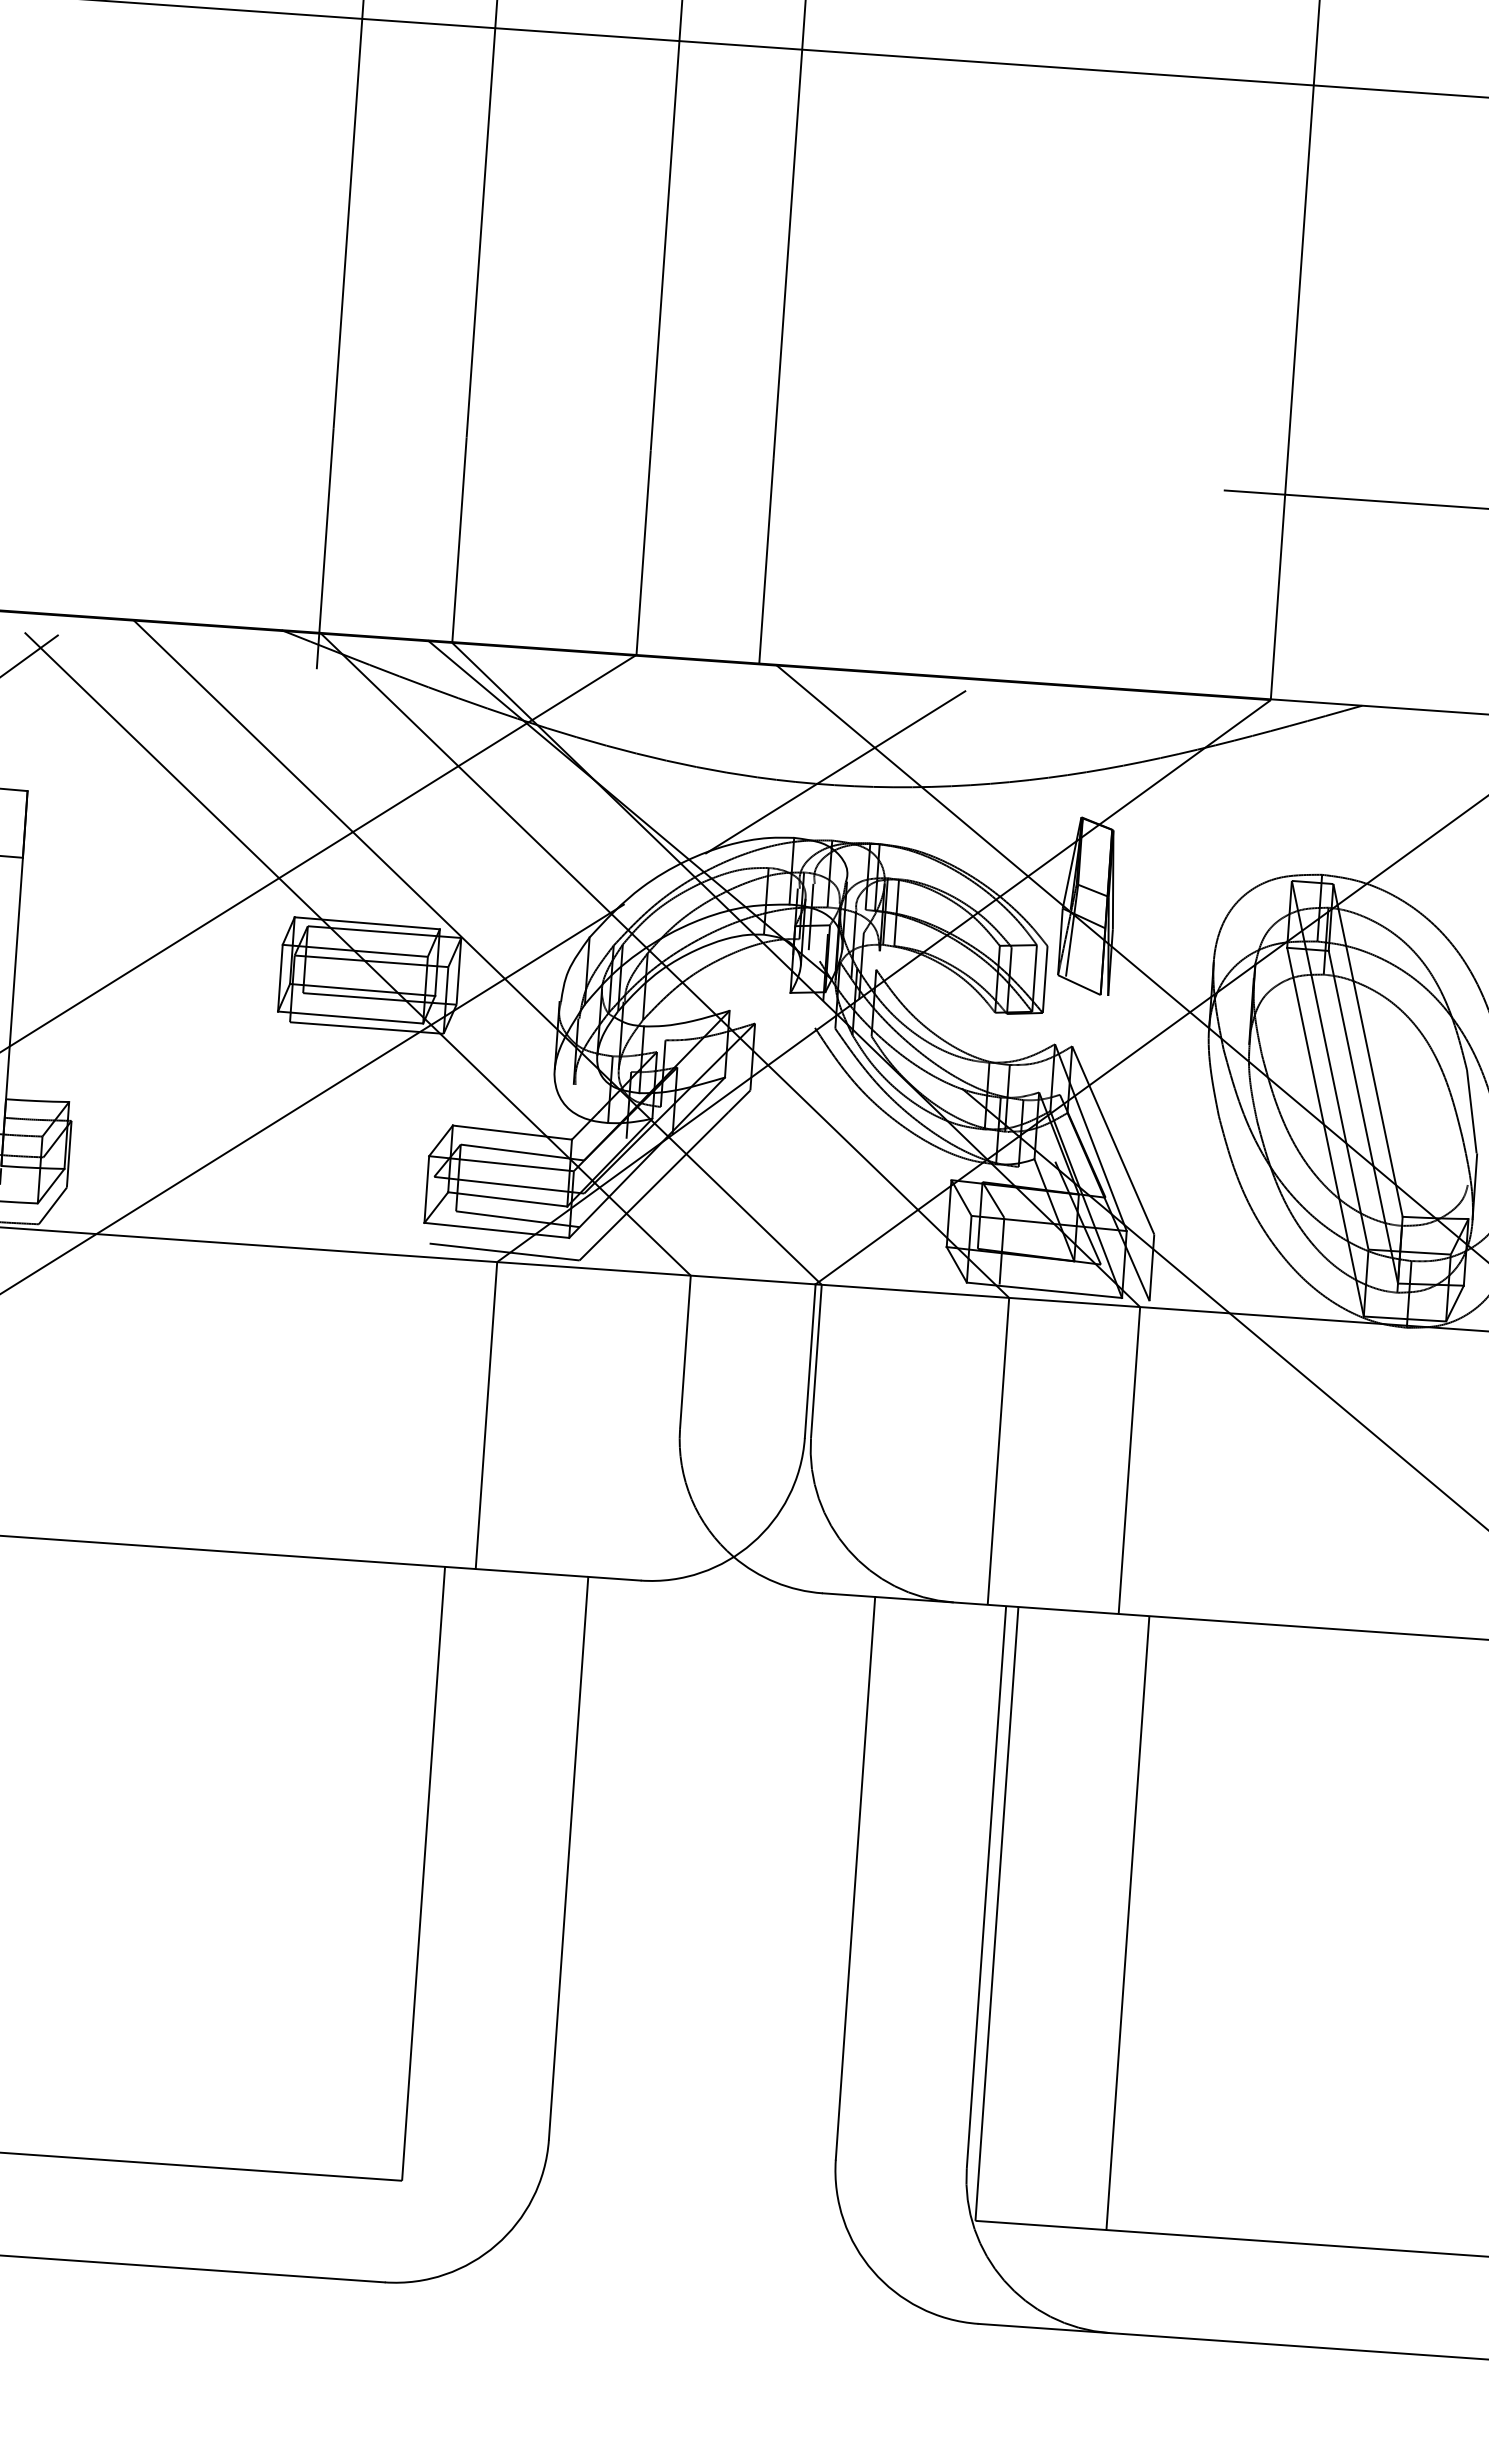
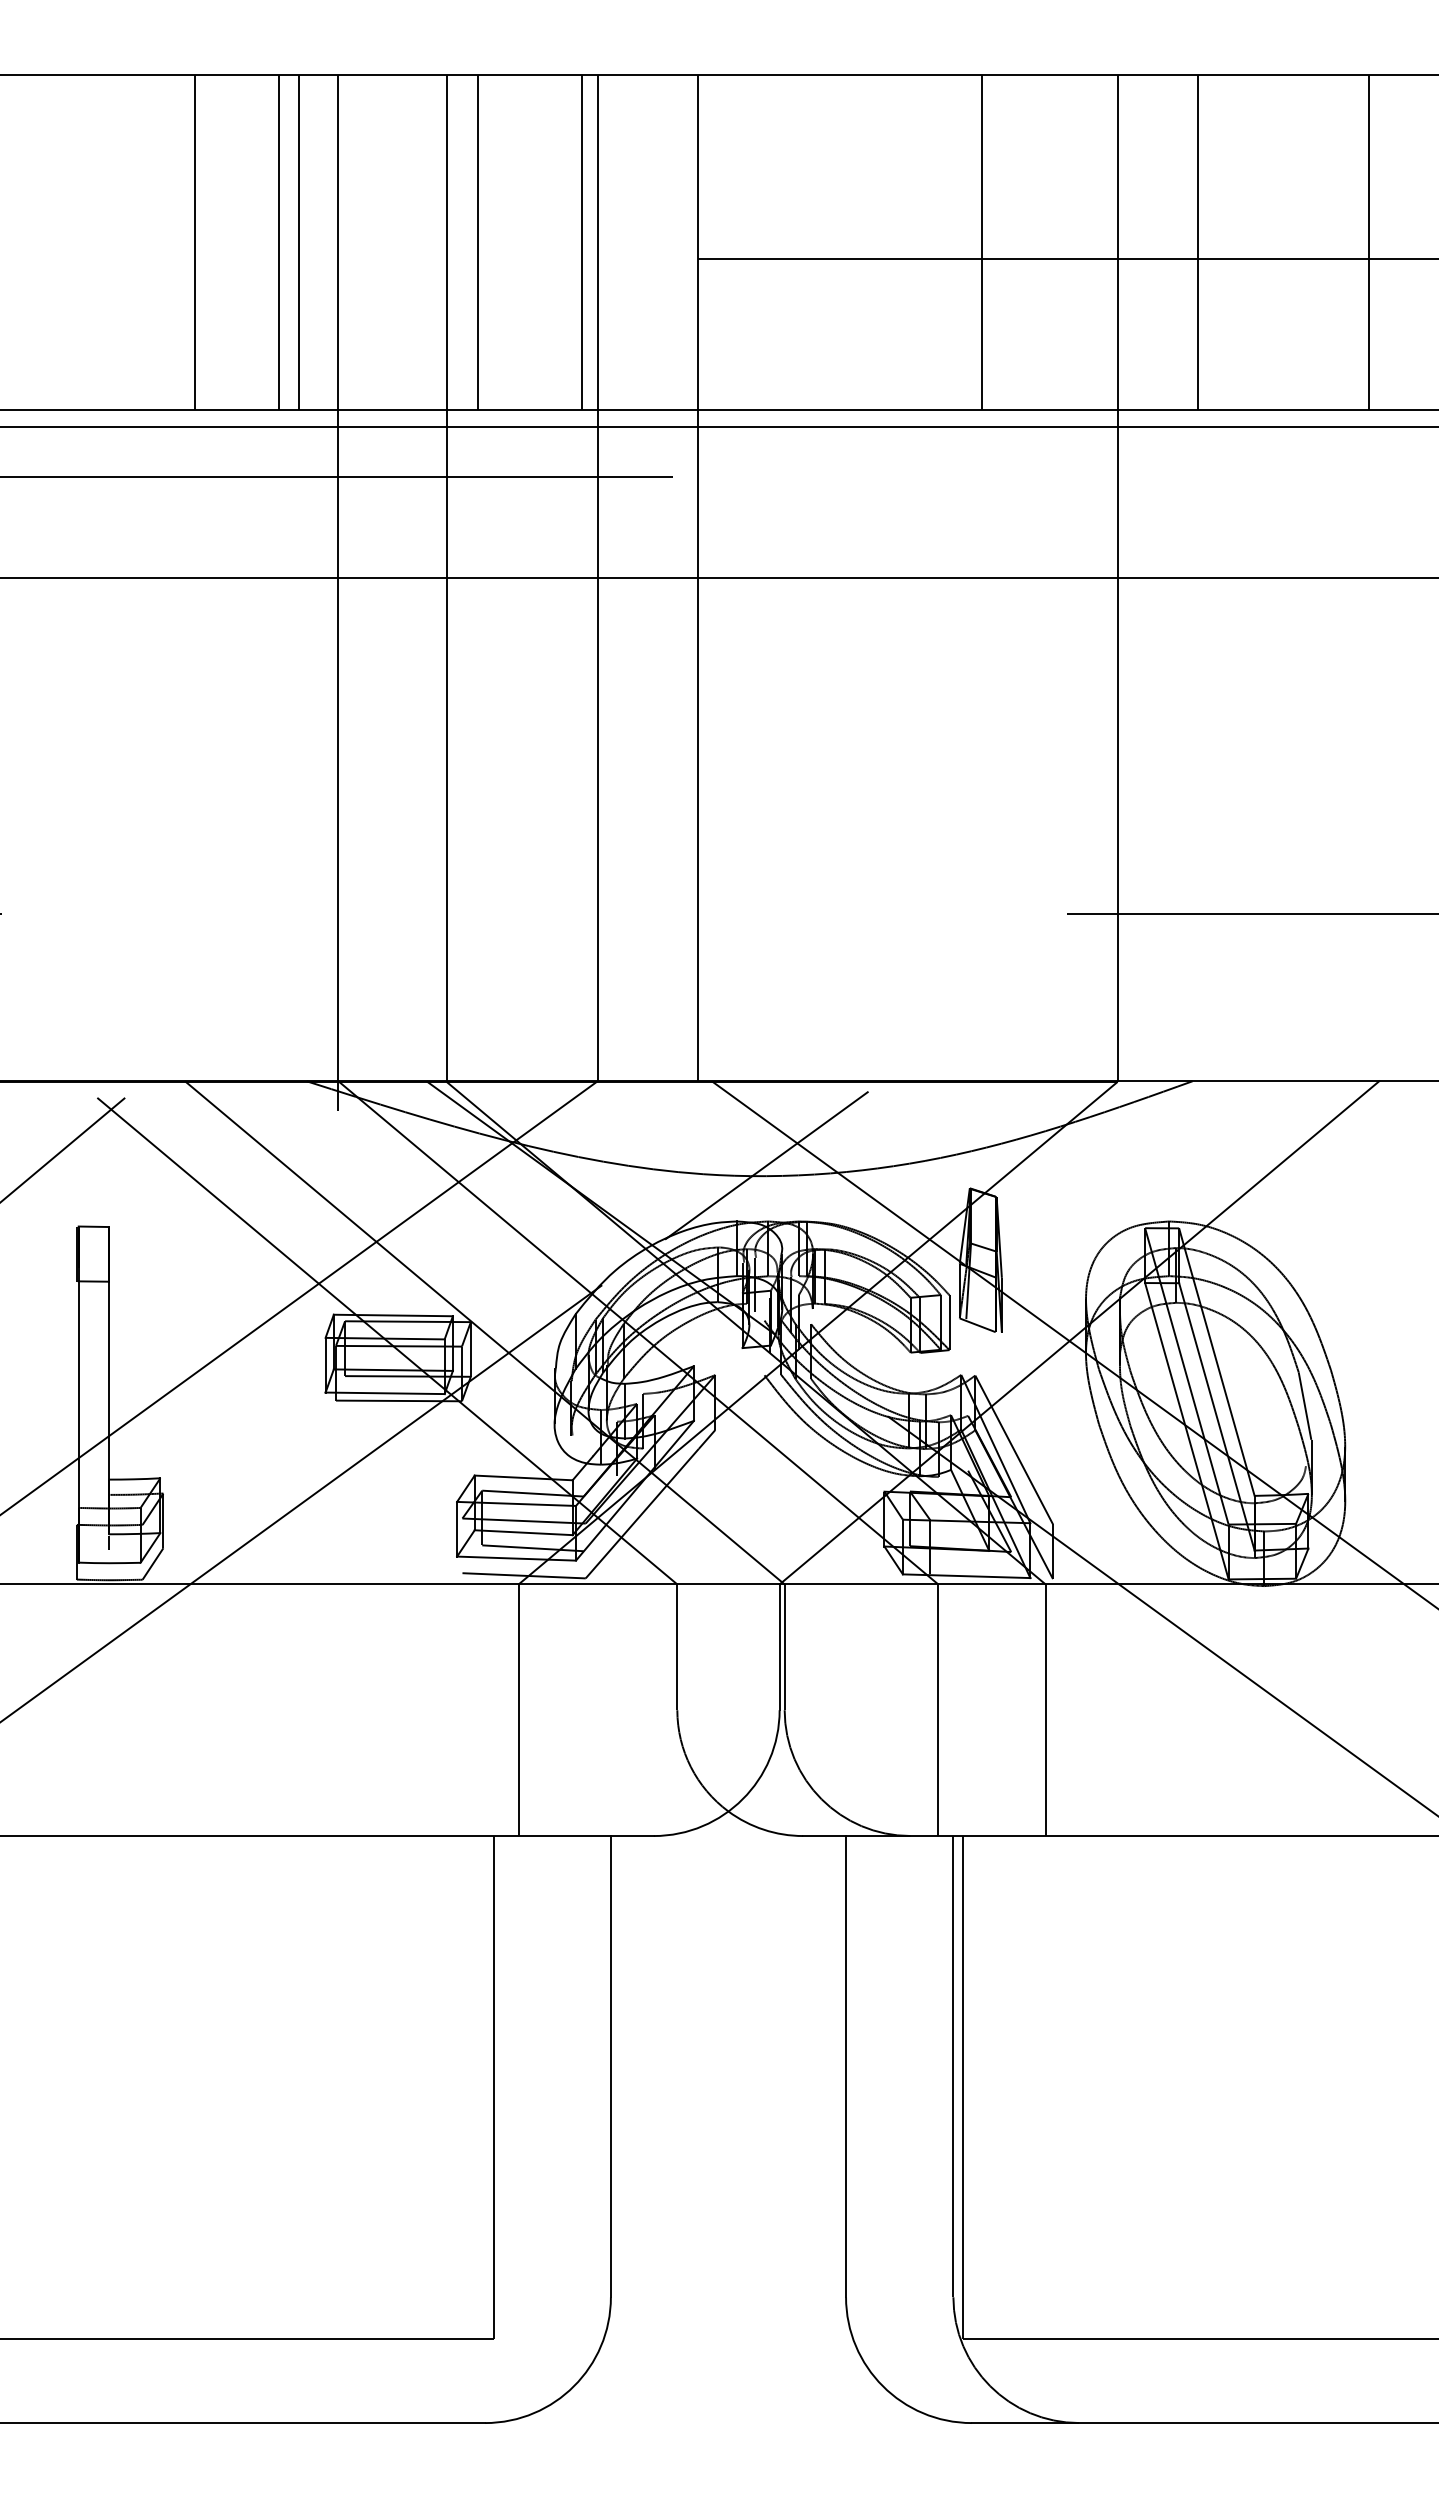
line: (1127, 1922) -> (1070, 2087), removed

